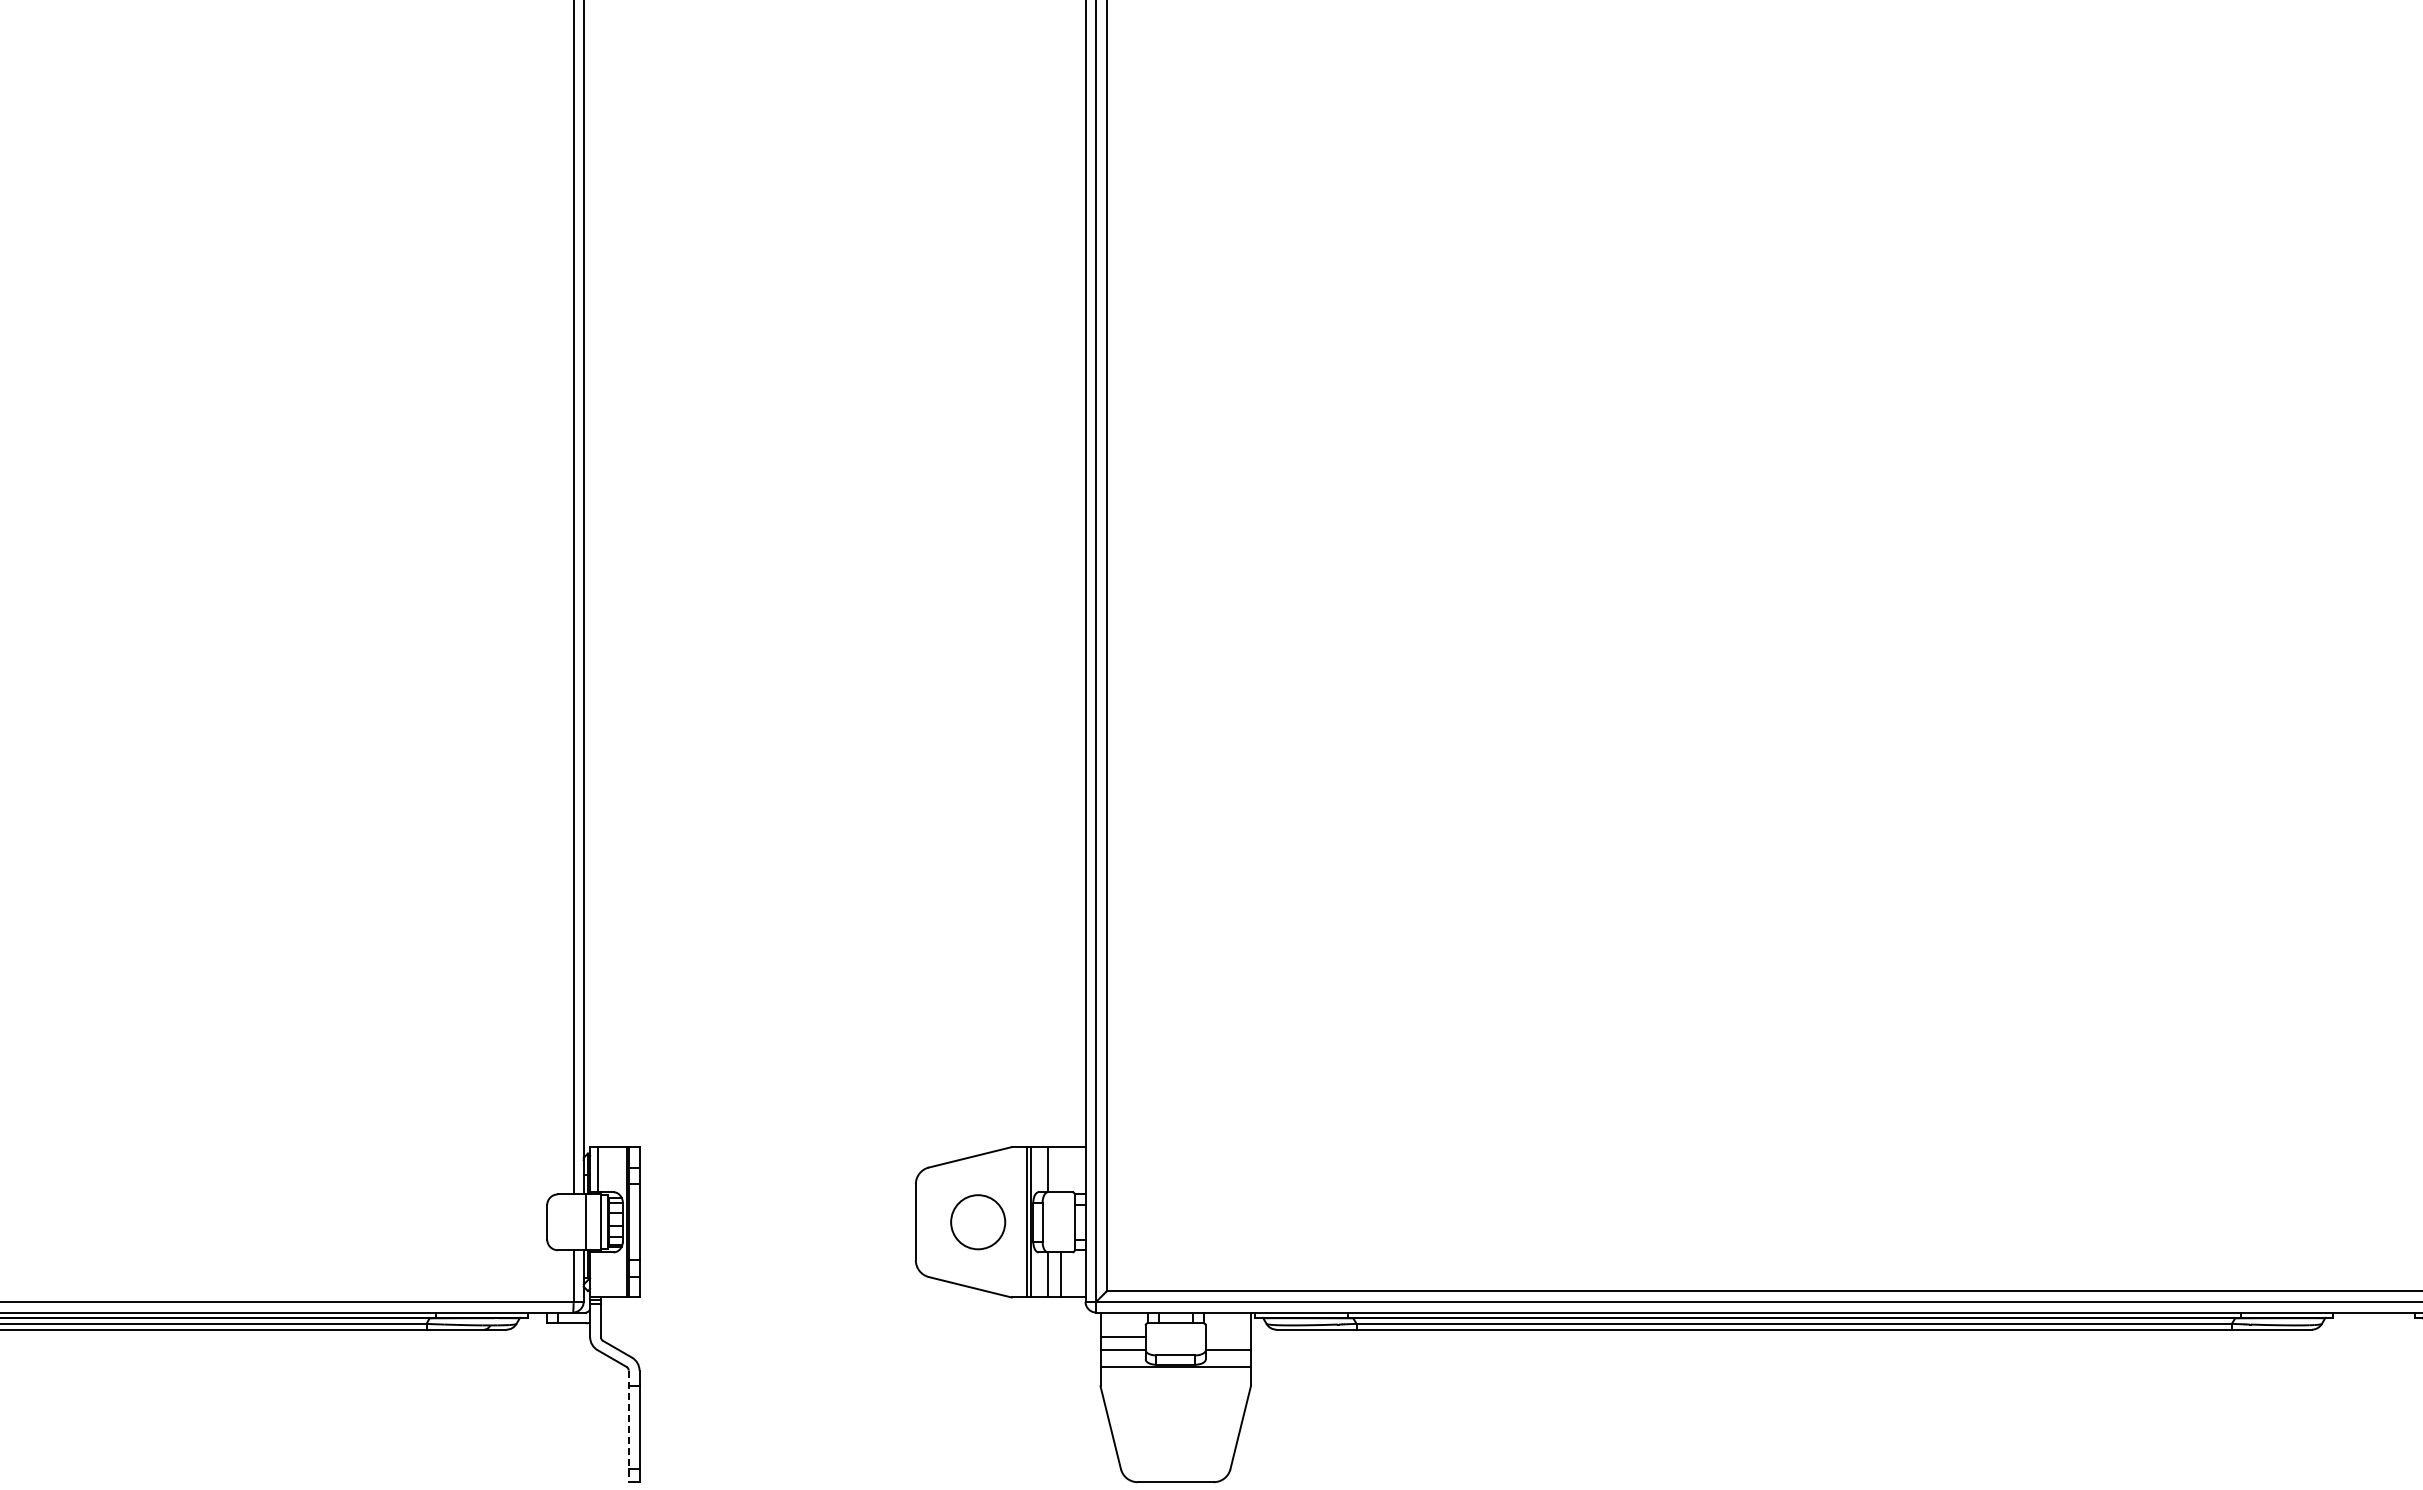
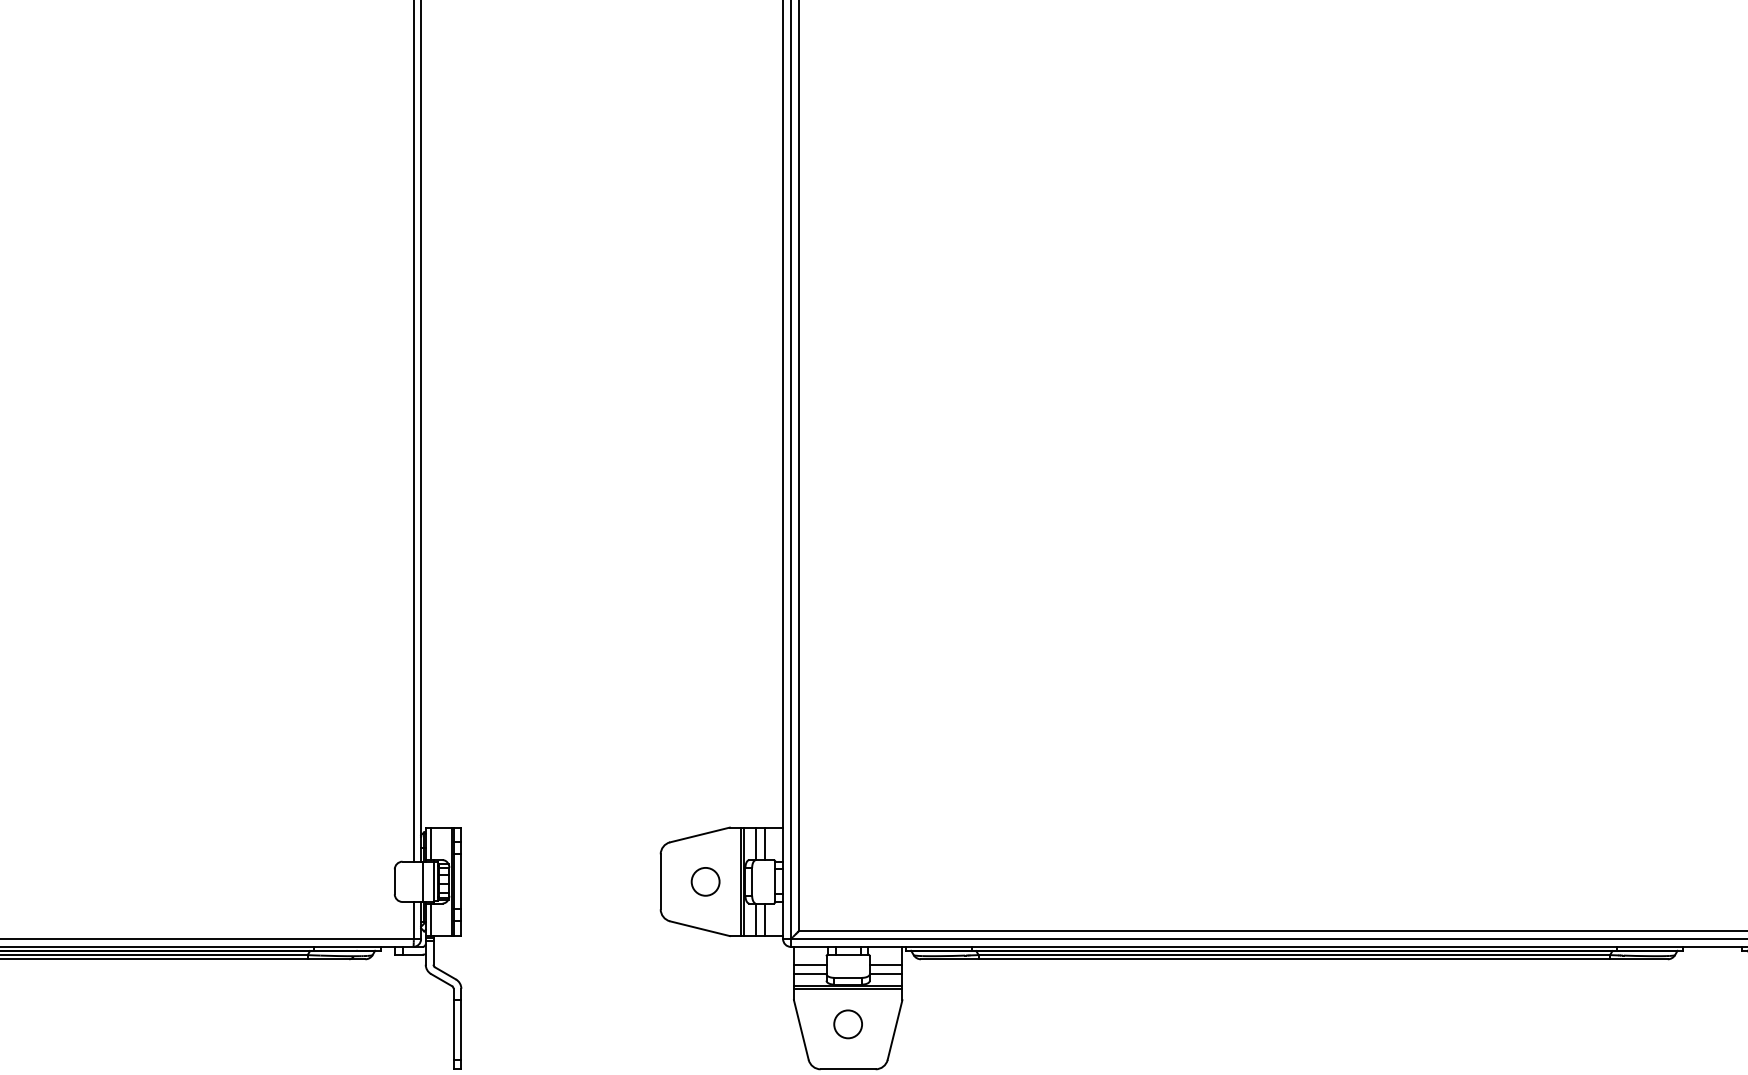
line: (1060, 1169) -> (765, 843), added
circle: (977, 1222) -> (705, 881), size x0.71
line: (597, 1274) -> (431, 919), added
line: (1227, 1337) -> (885, 964), added
line: (1175, 1370) -> (848, 988), added
circle: (1175, 1419) -> (848, 1024), added
line: (628, 1426) -> (453, 1029), dashed -> solid

